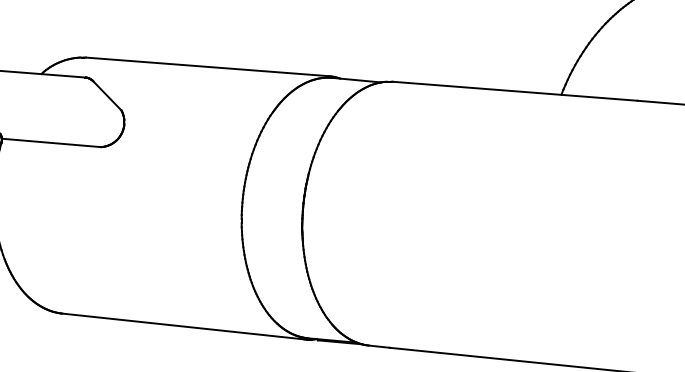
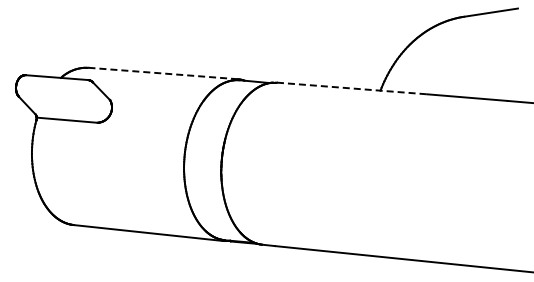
line: (206, 66) -> (162, 73), solid -> dashed
line: (515, 91) -> (352, 88), solid -> dashed

